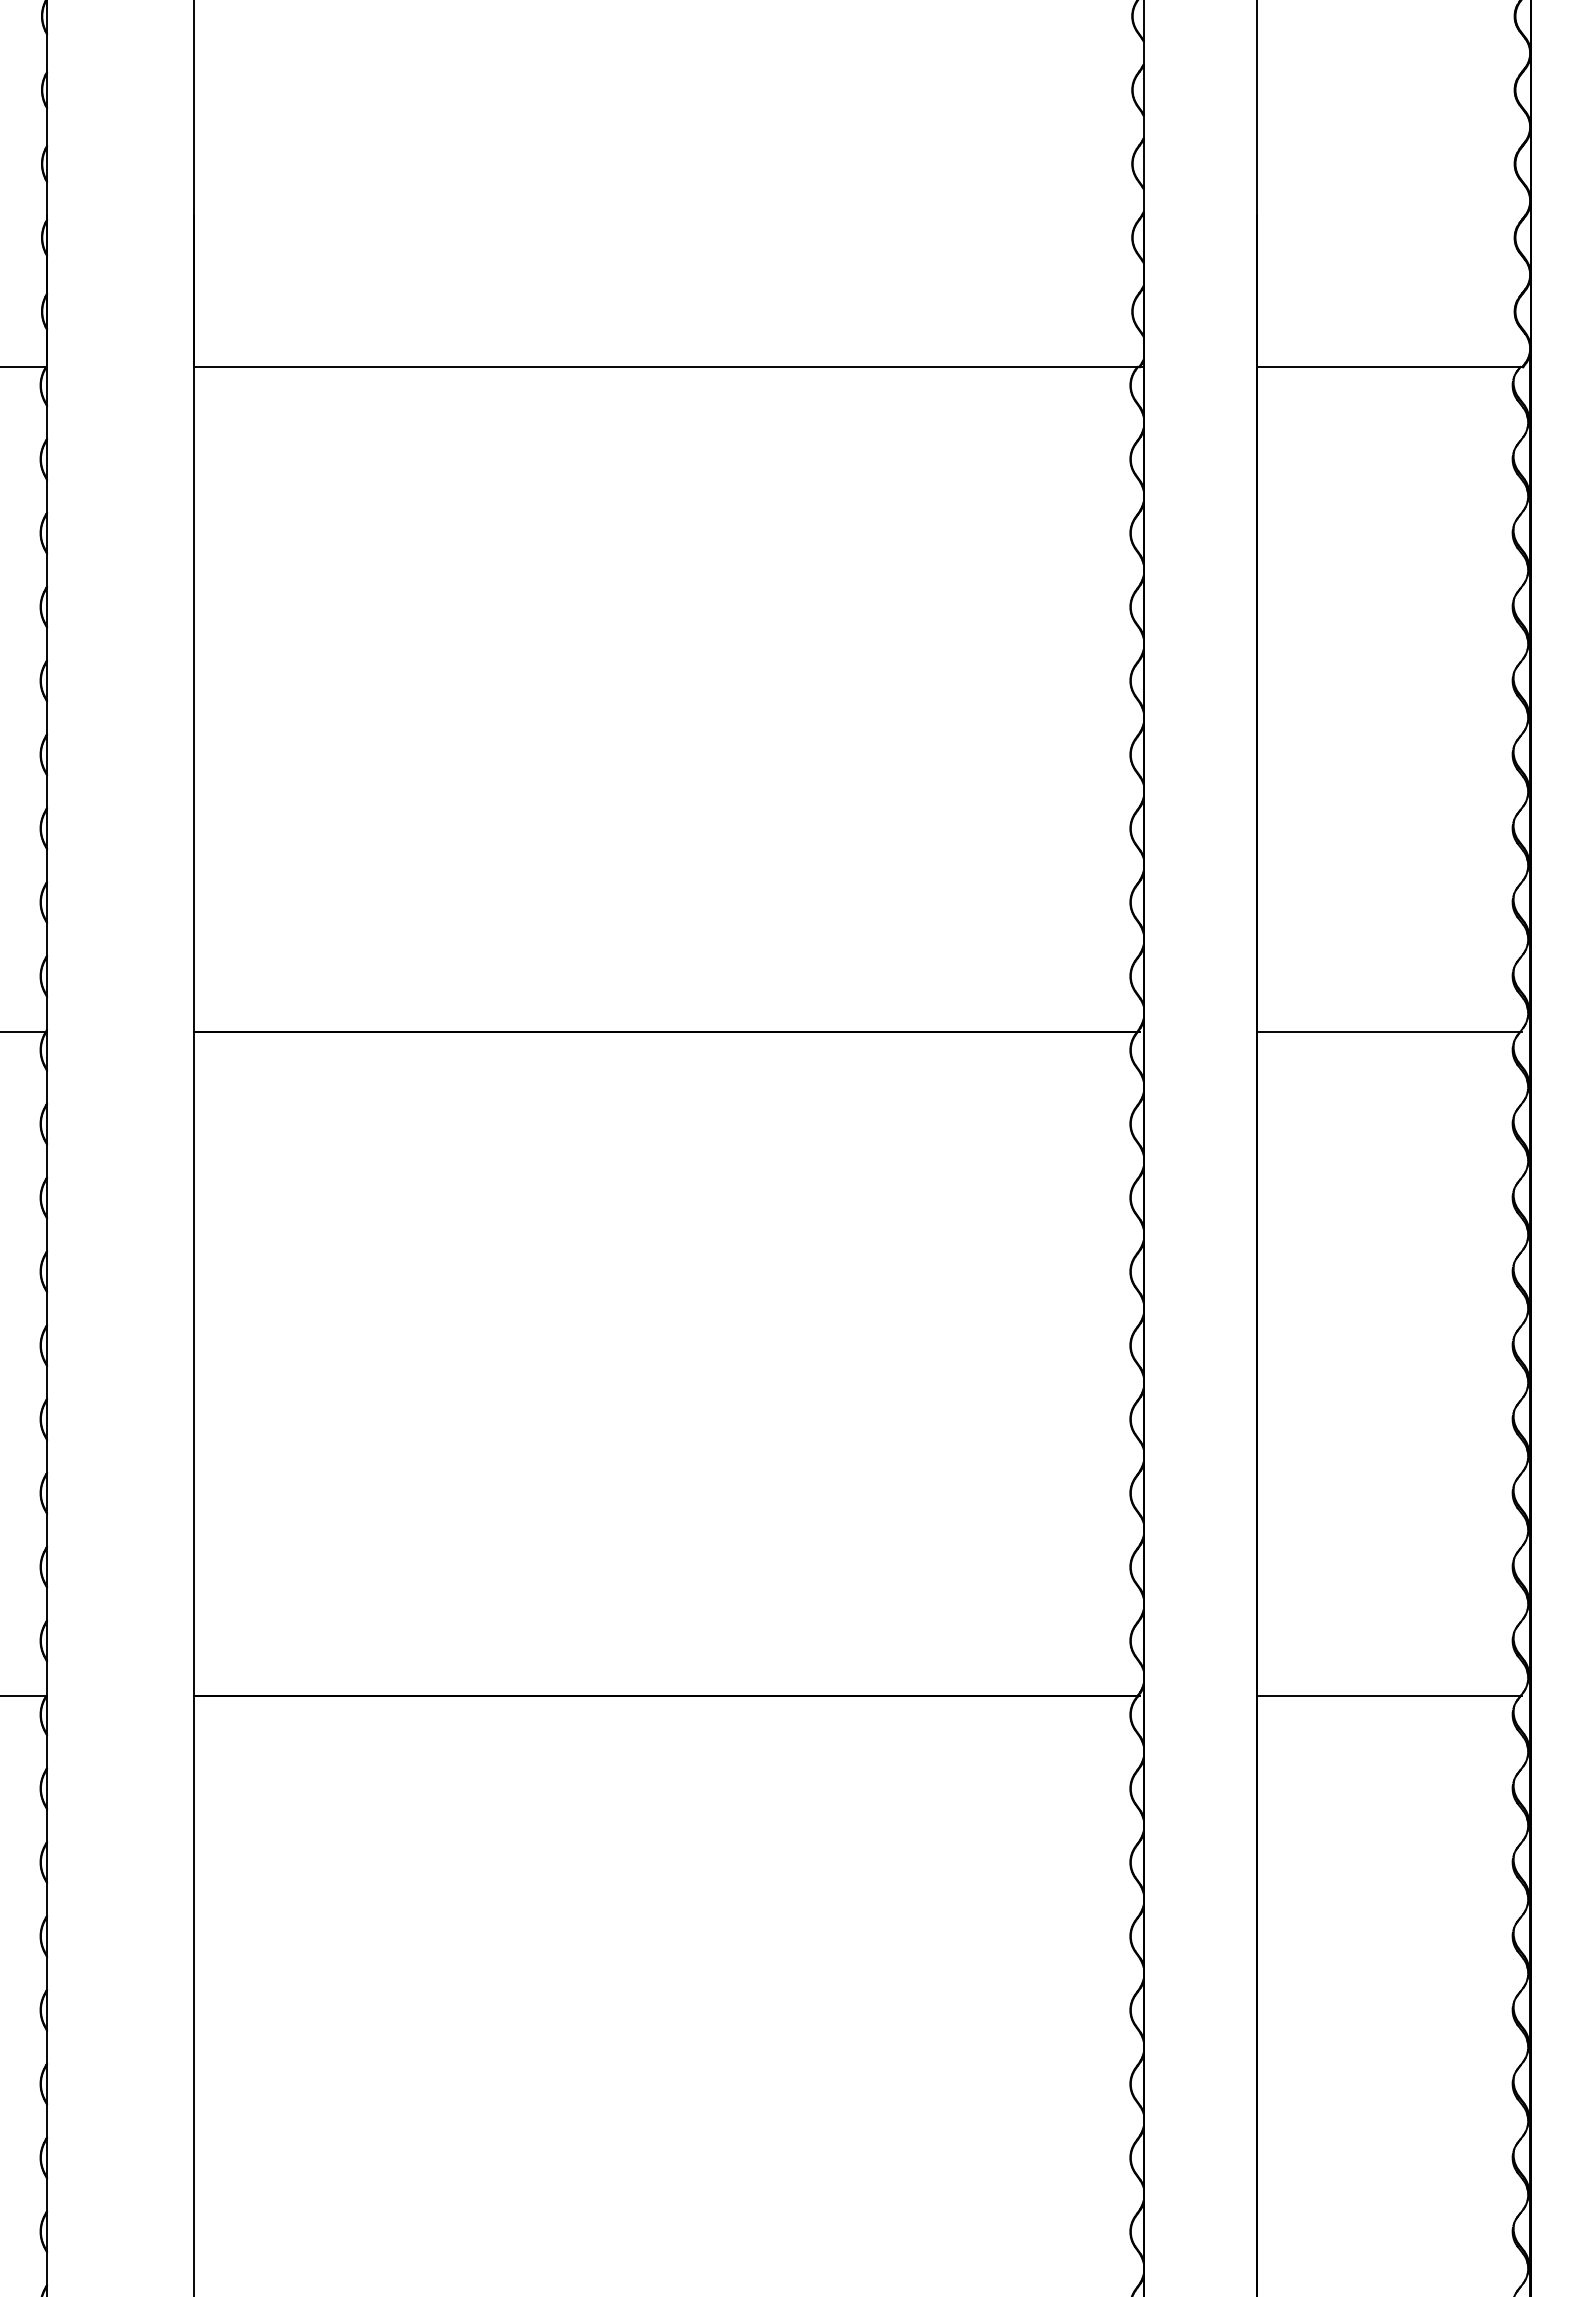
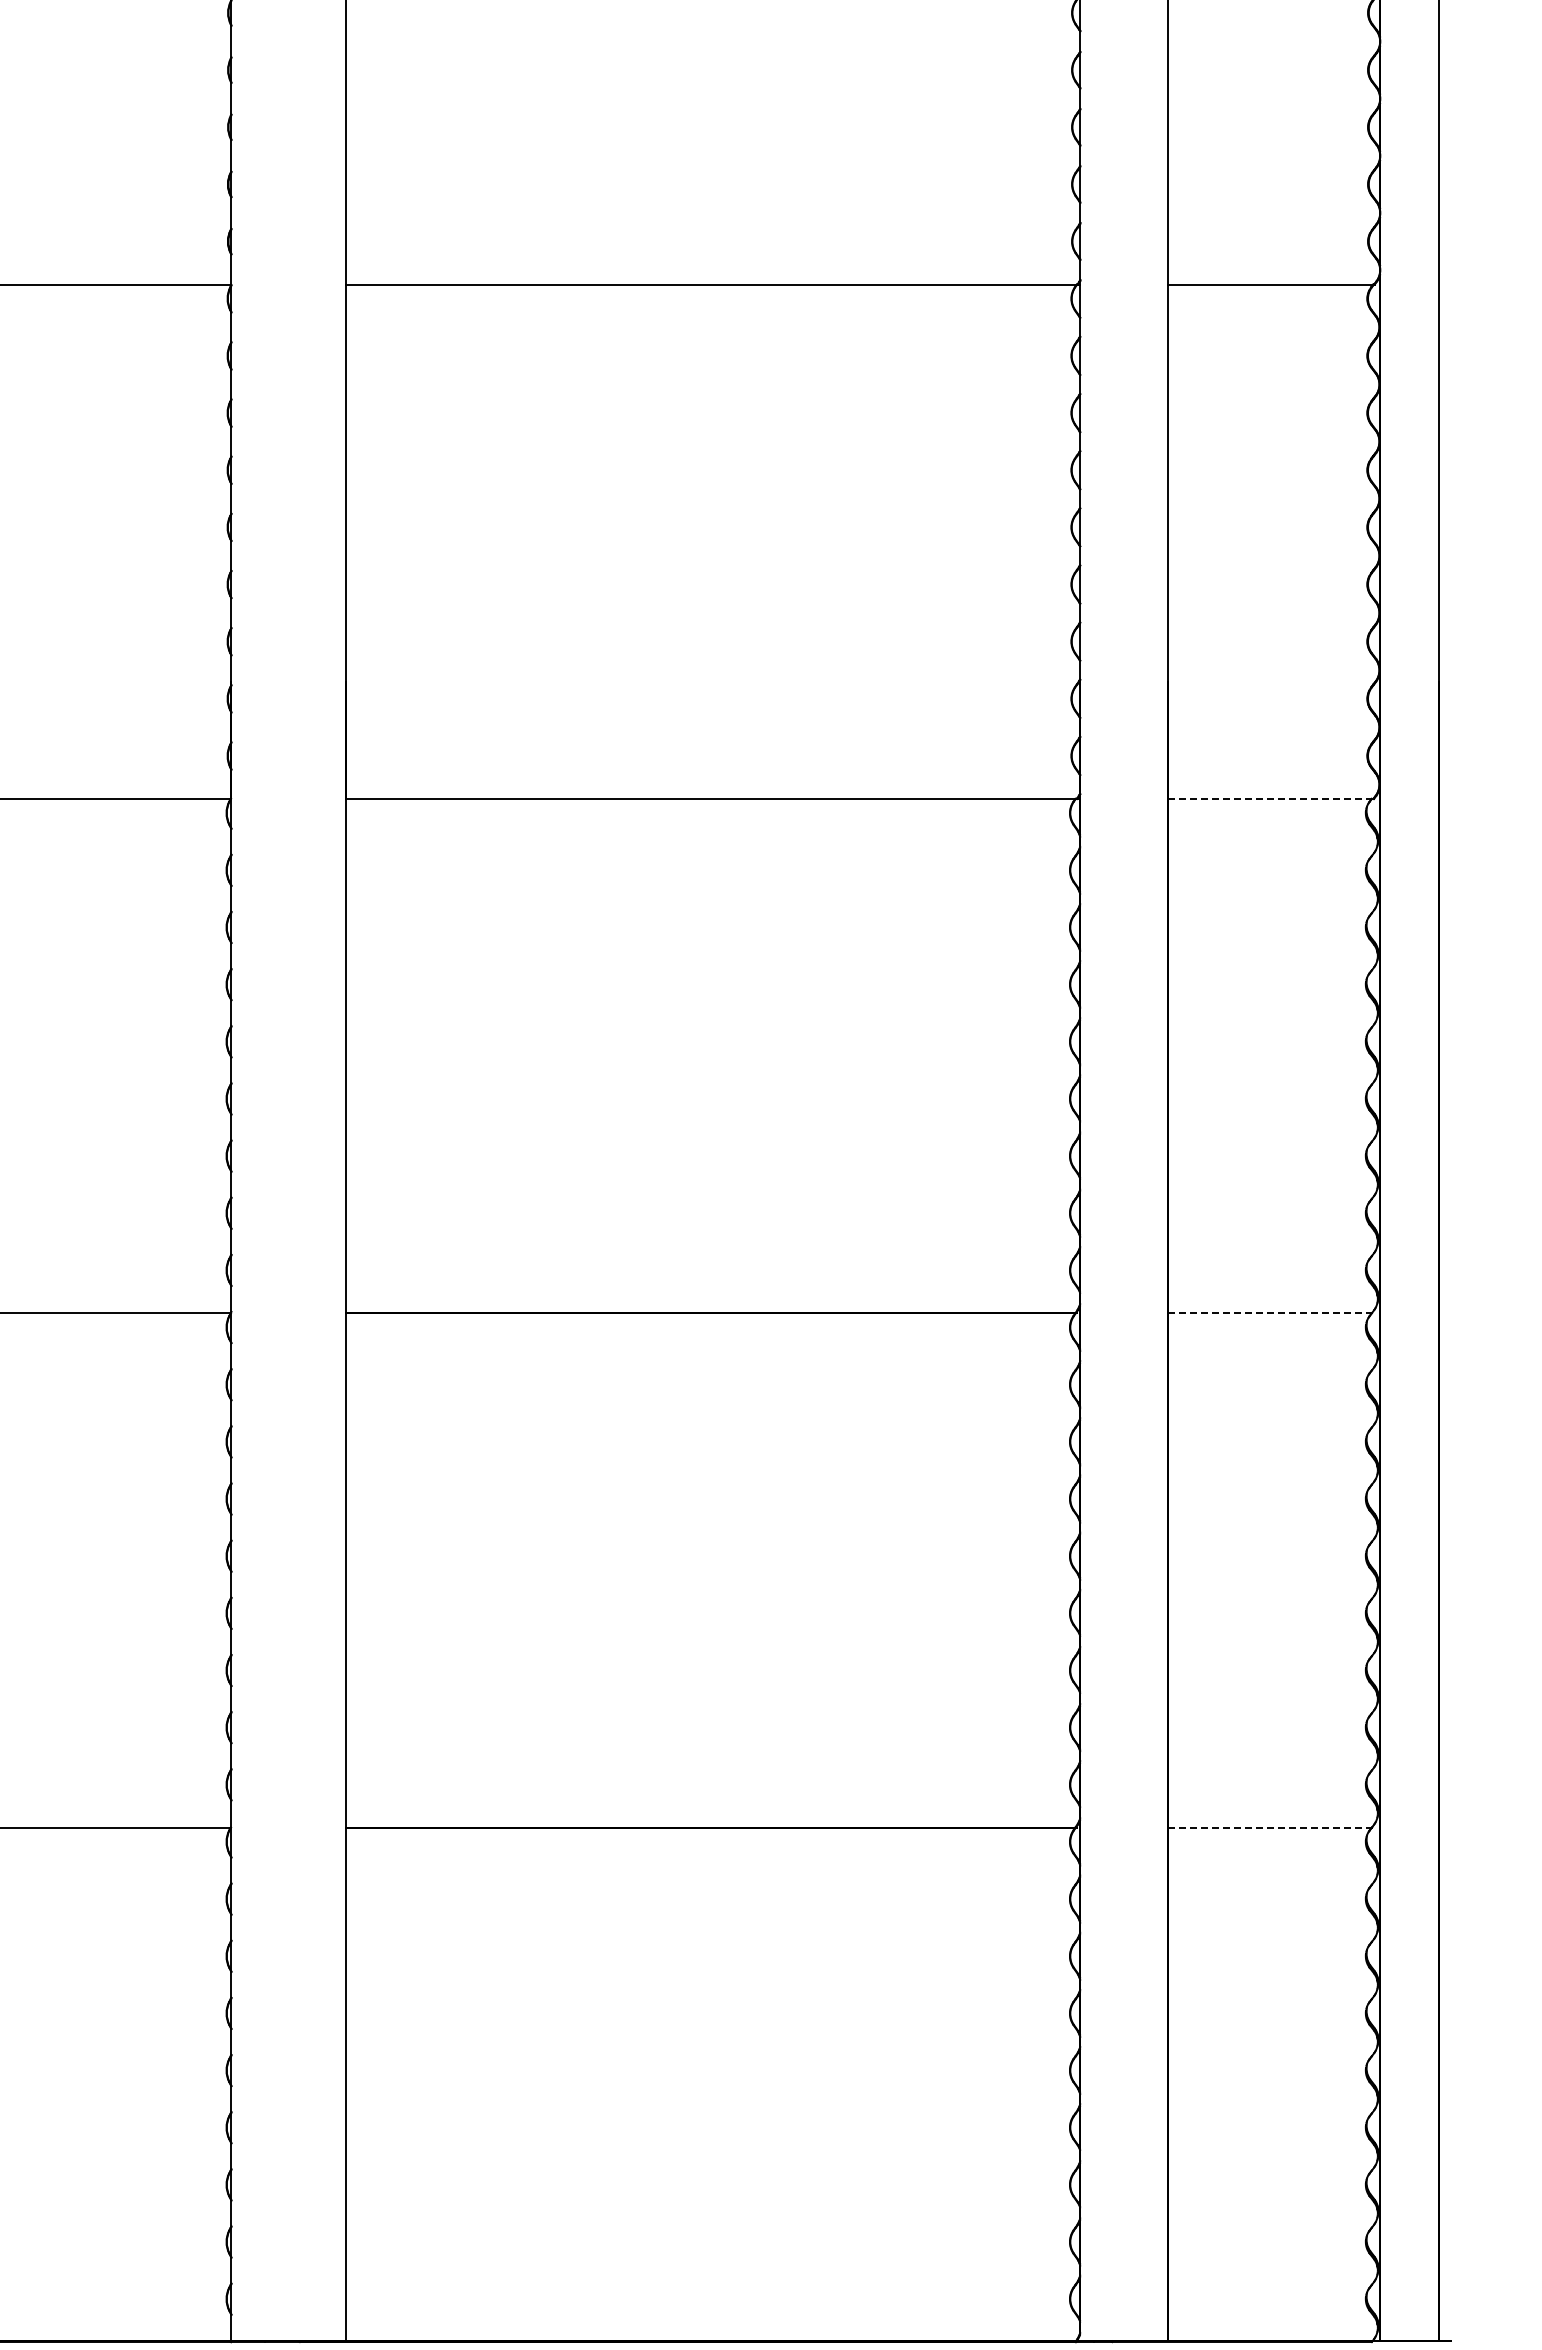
line: (1389, 366) -> (1270, 798), solid -> dashed
line: (1389, 1031) -> (1270, 1313), solid -> dashed
line: (1389, 1696) -> (1270, 1827), solid -> dashed

